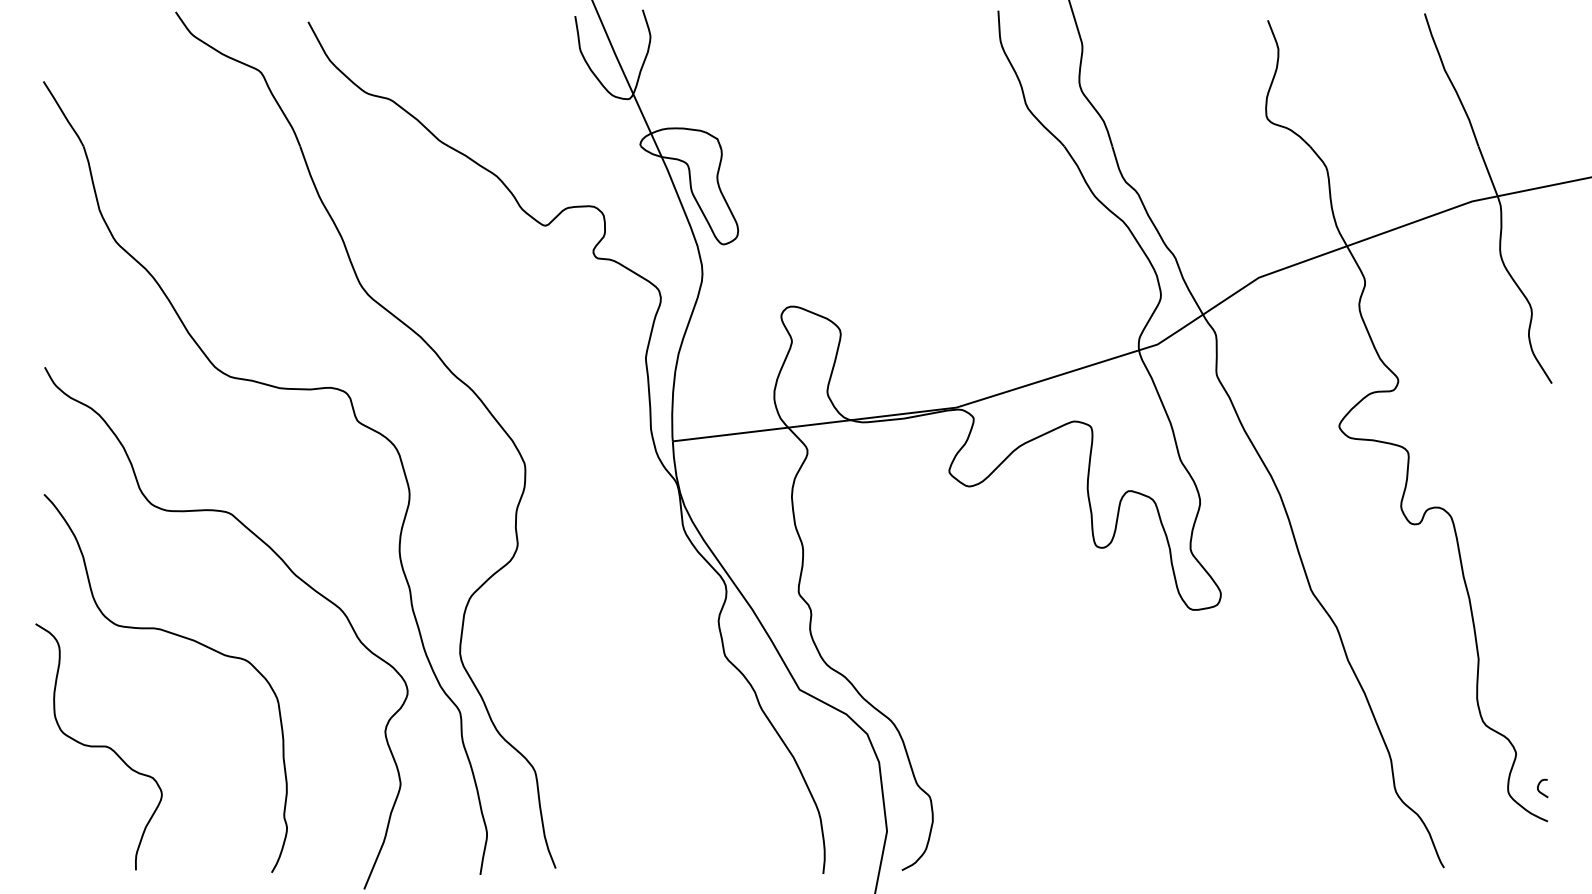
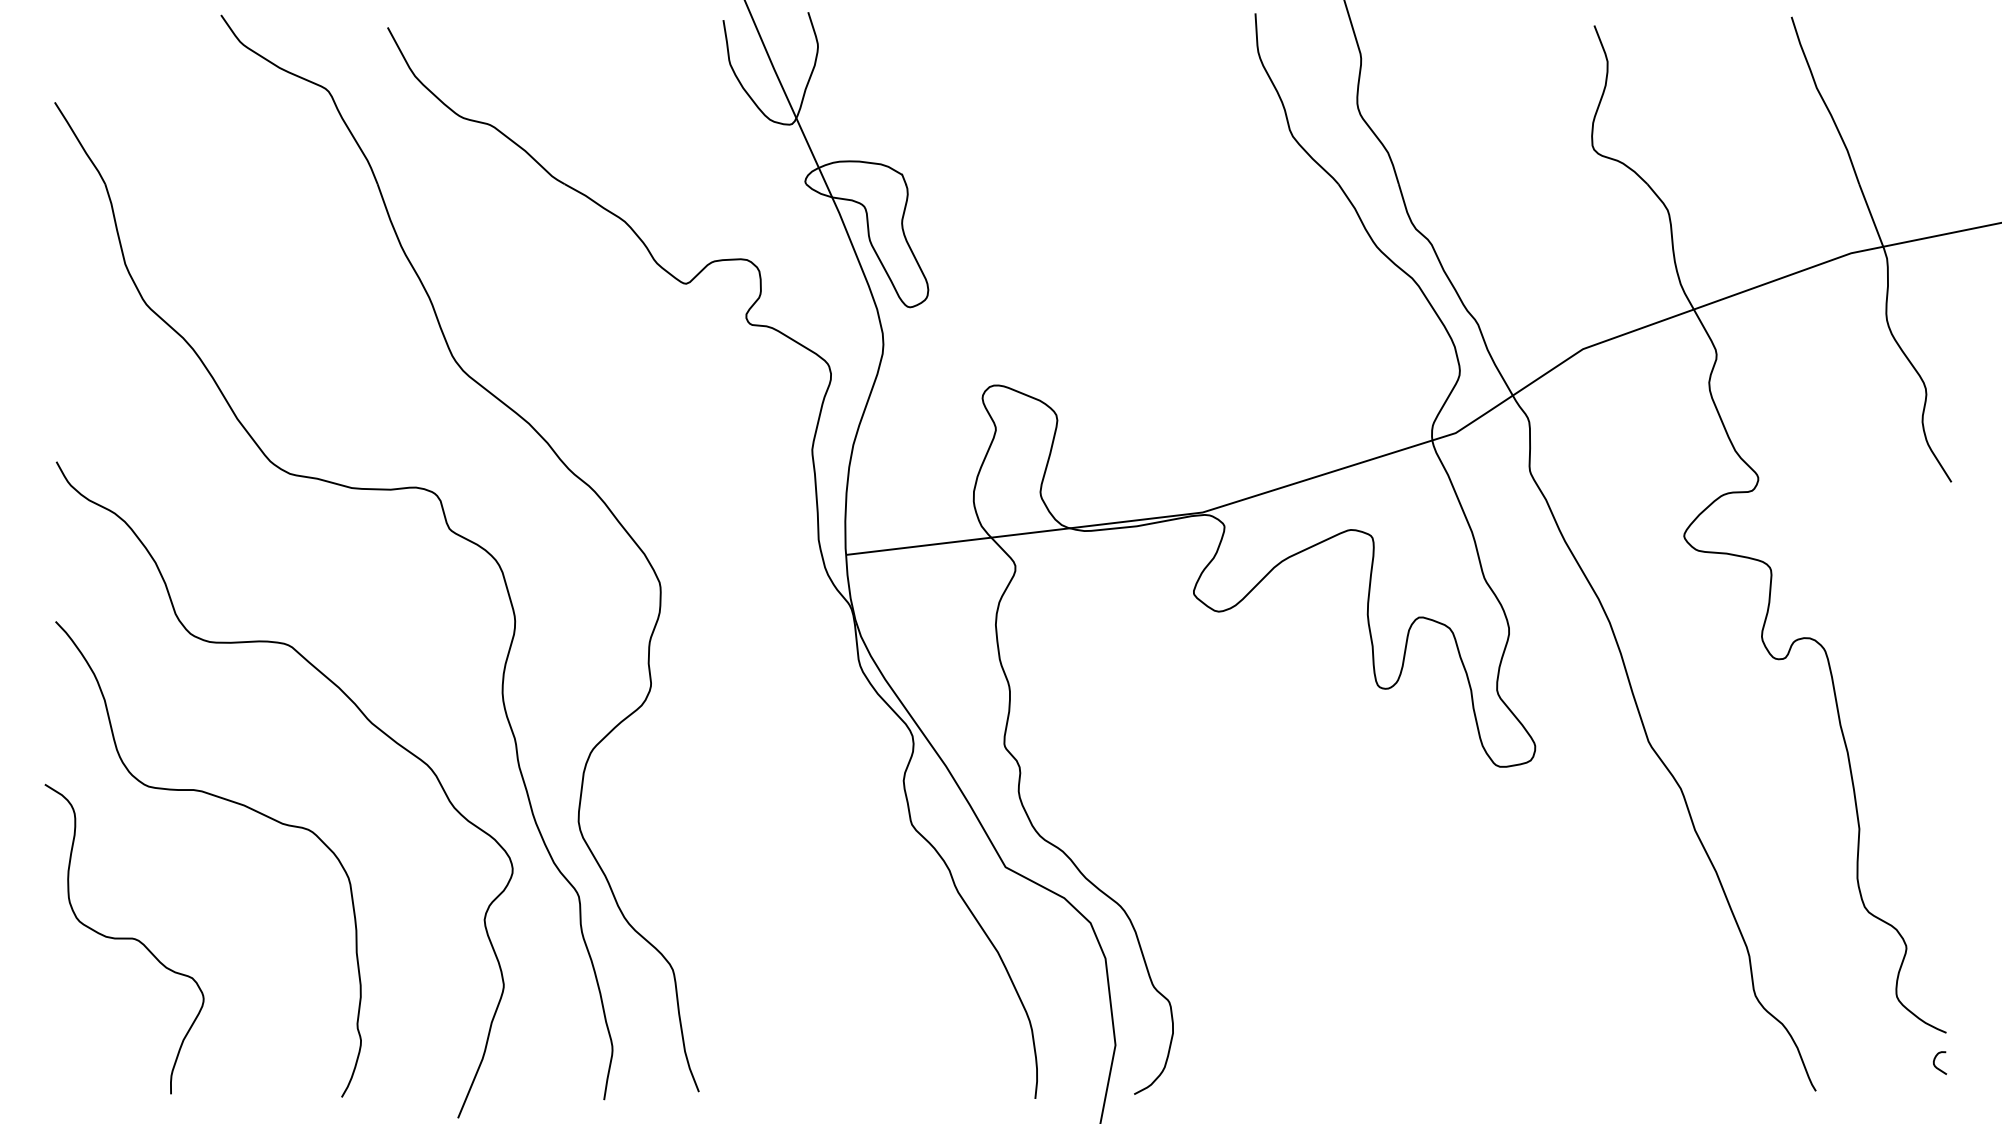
curve: (1539, 790) -> (1935, 1065), moved

